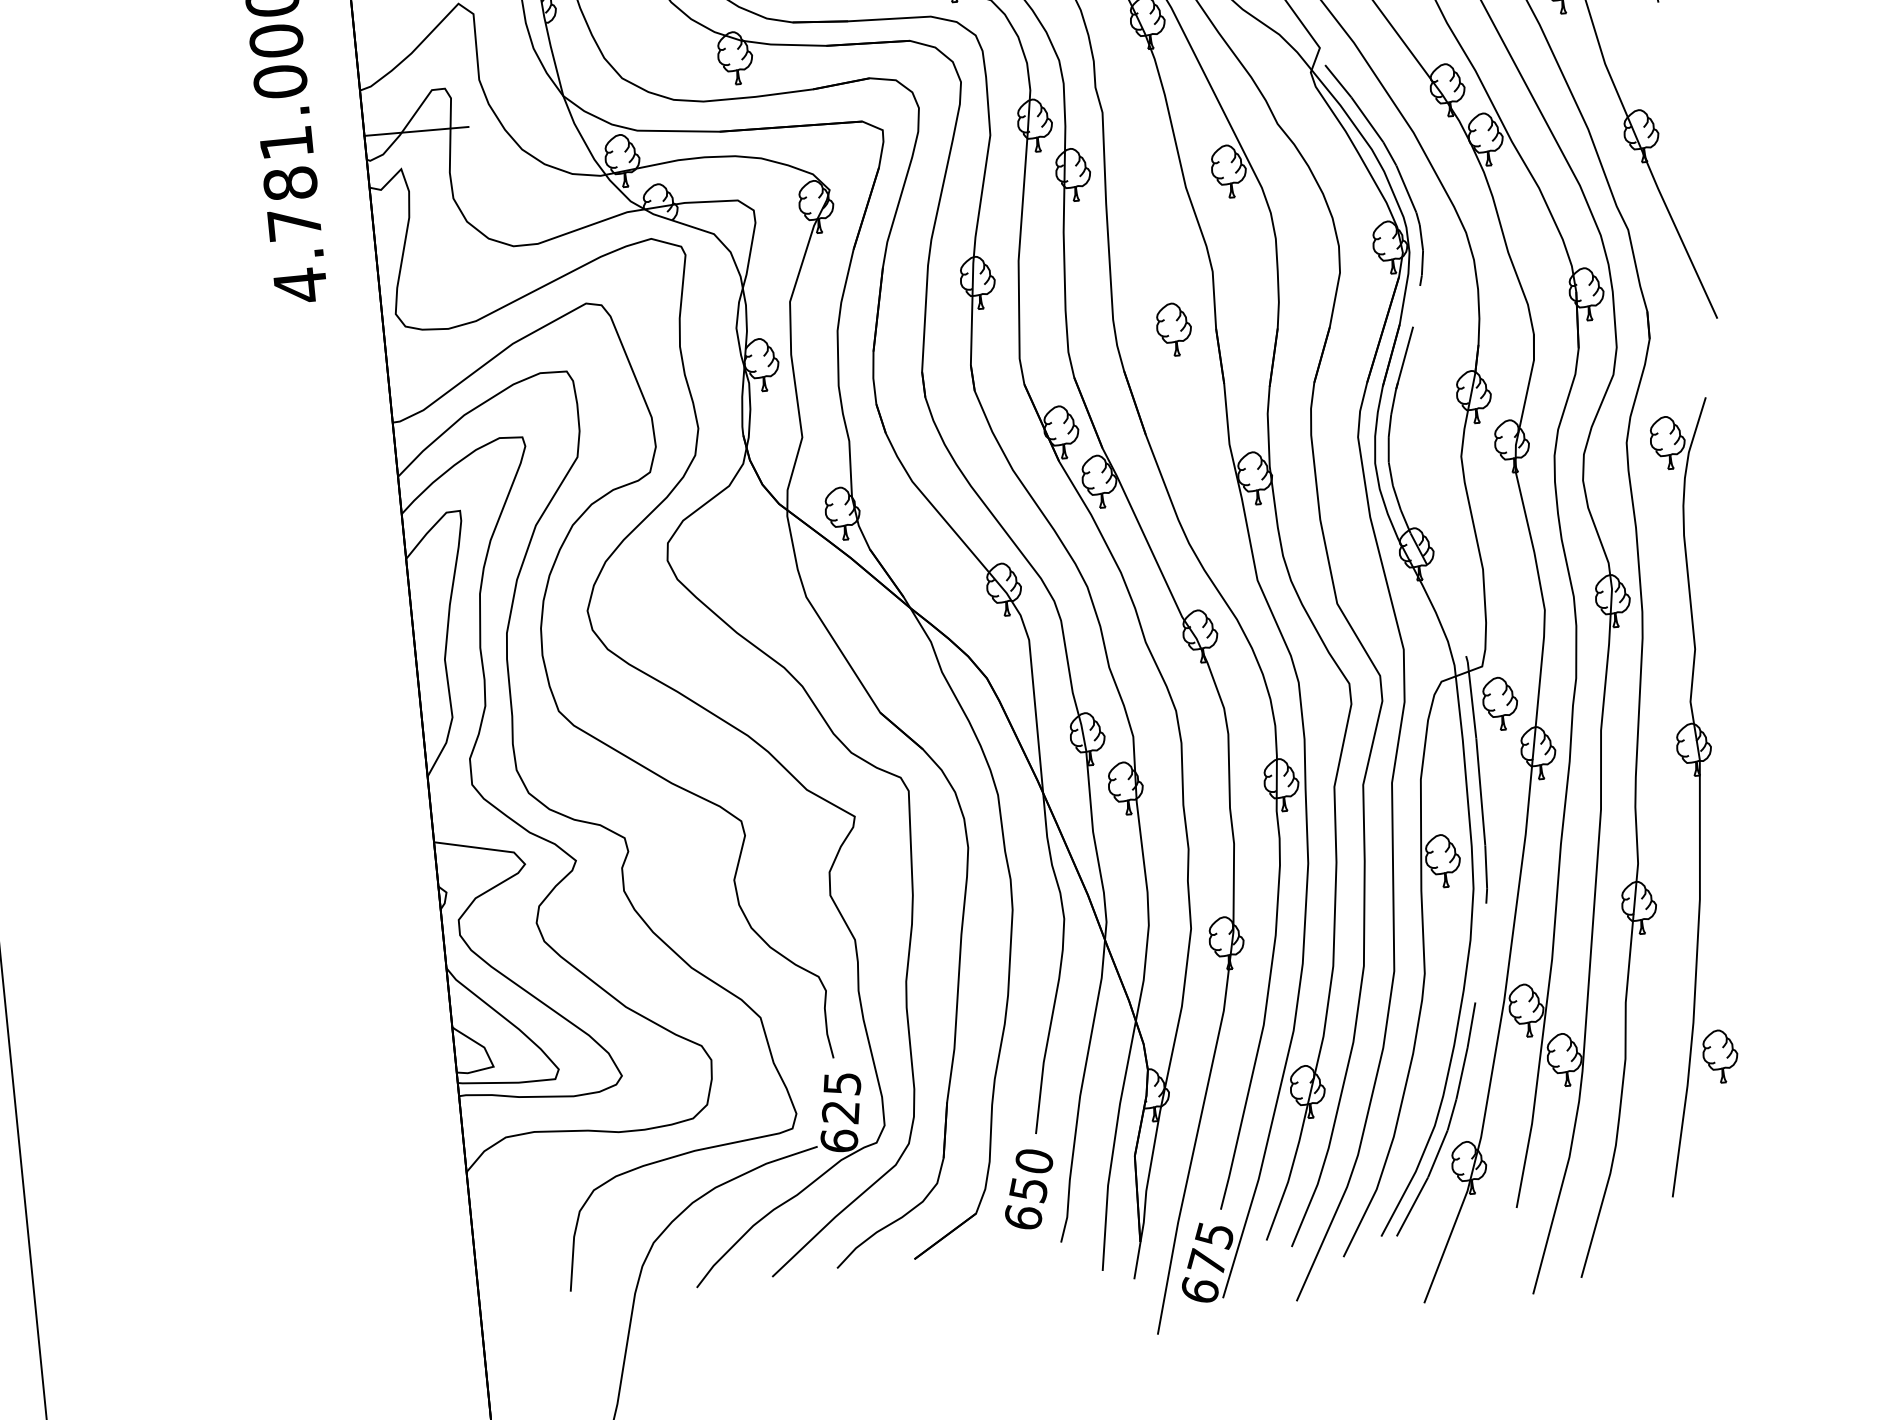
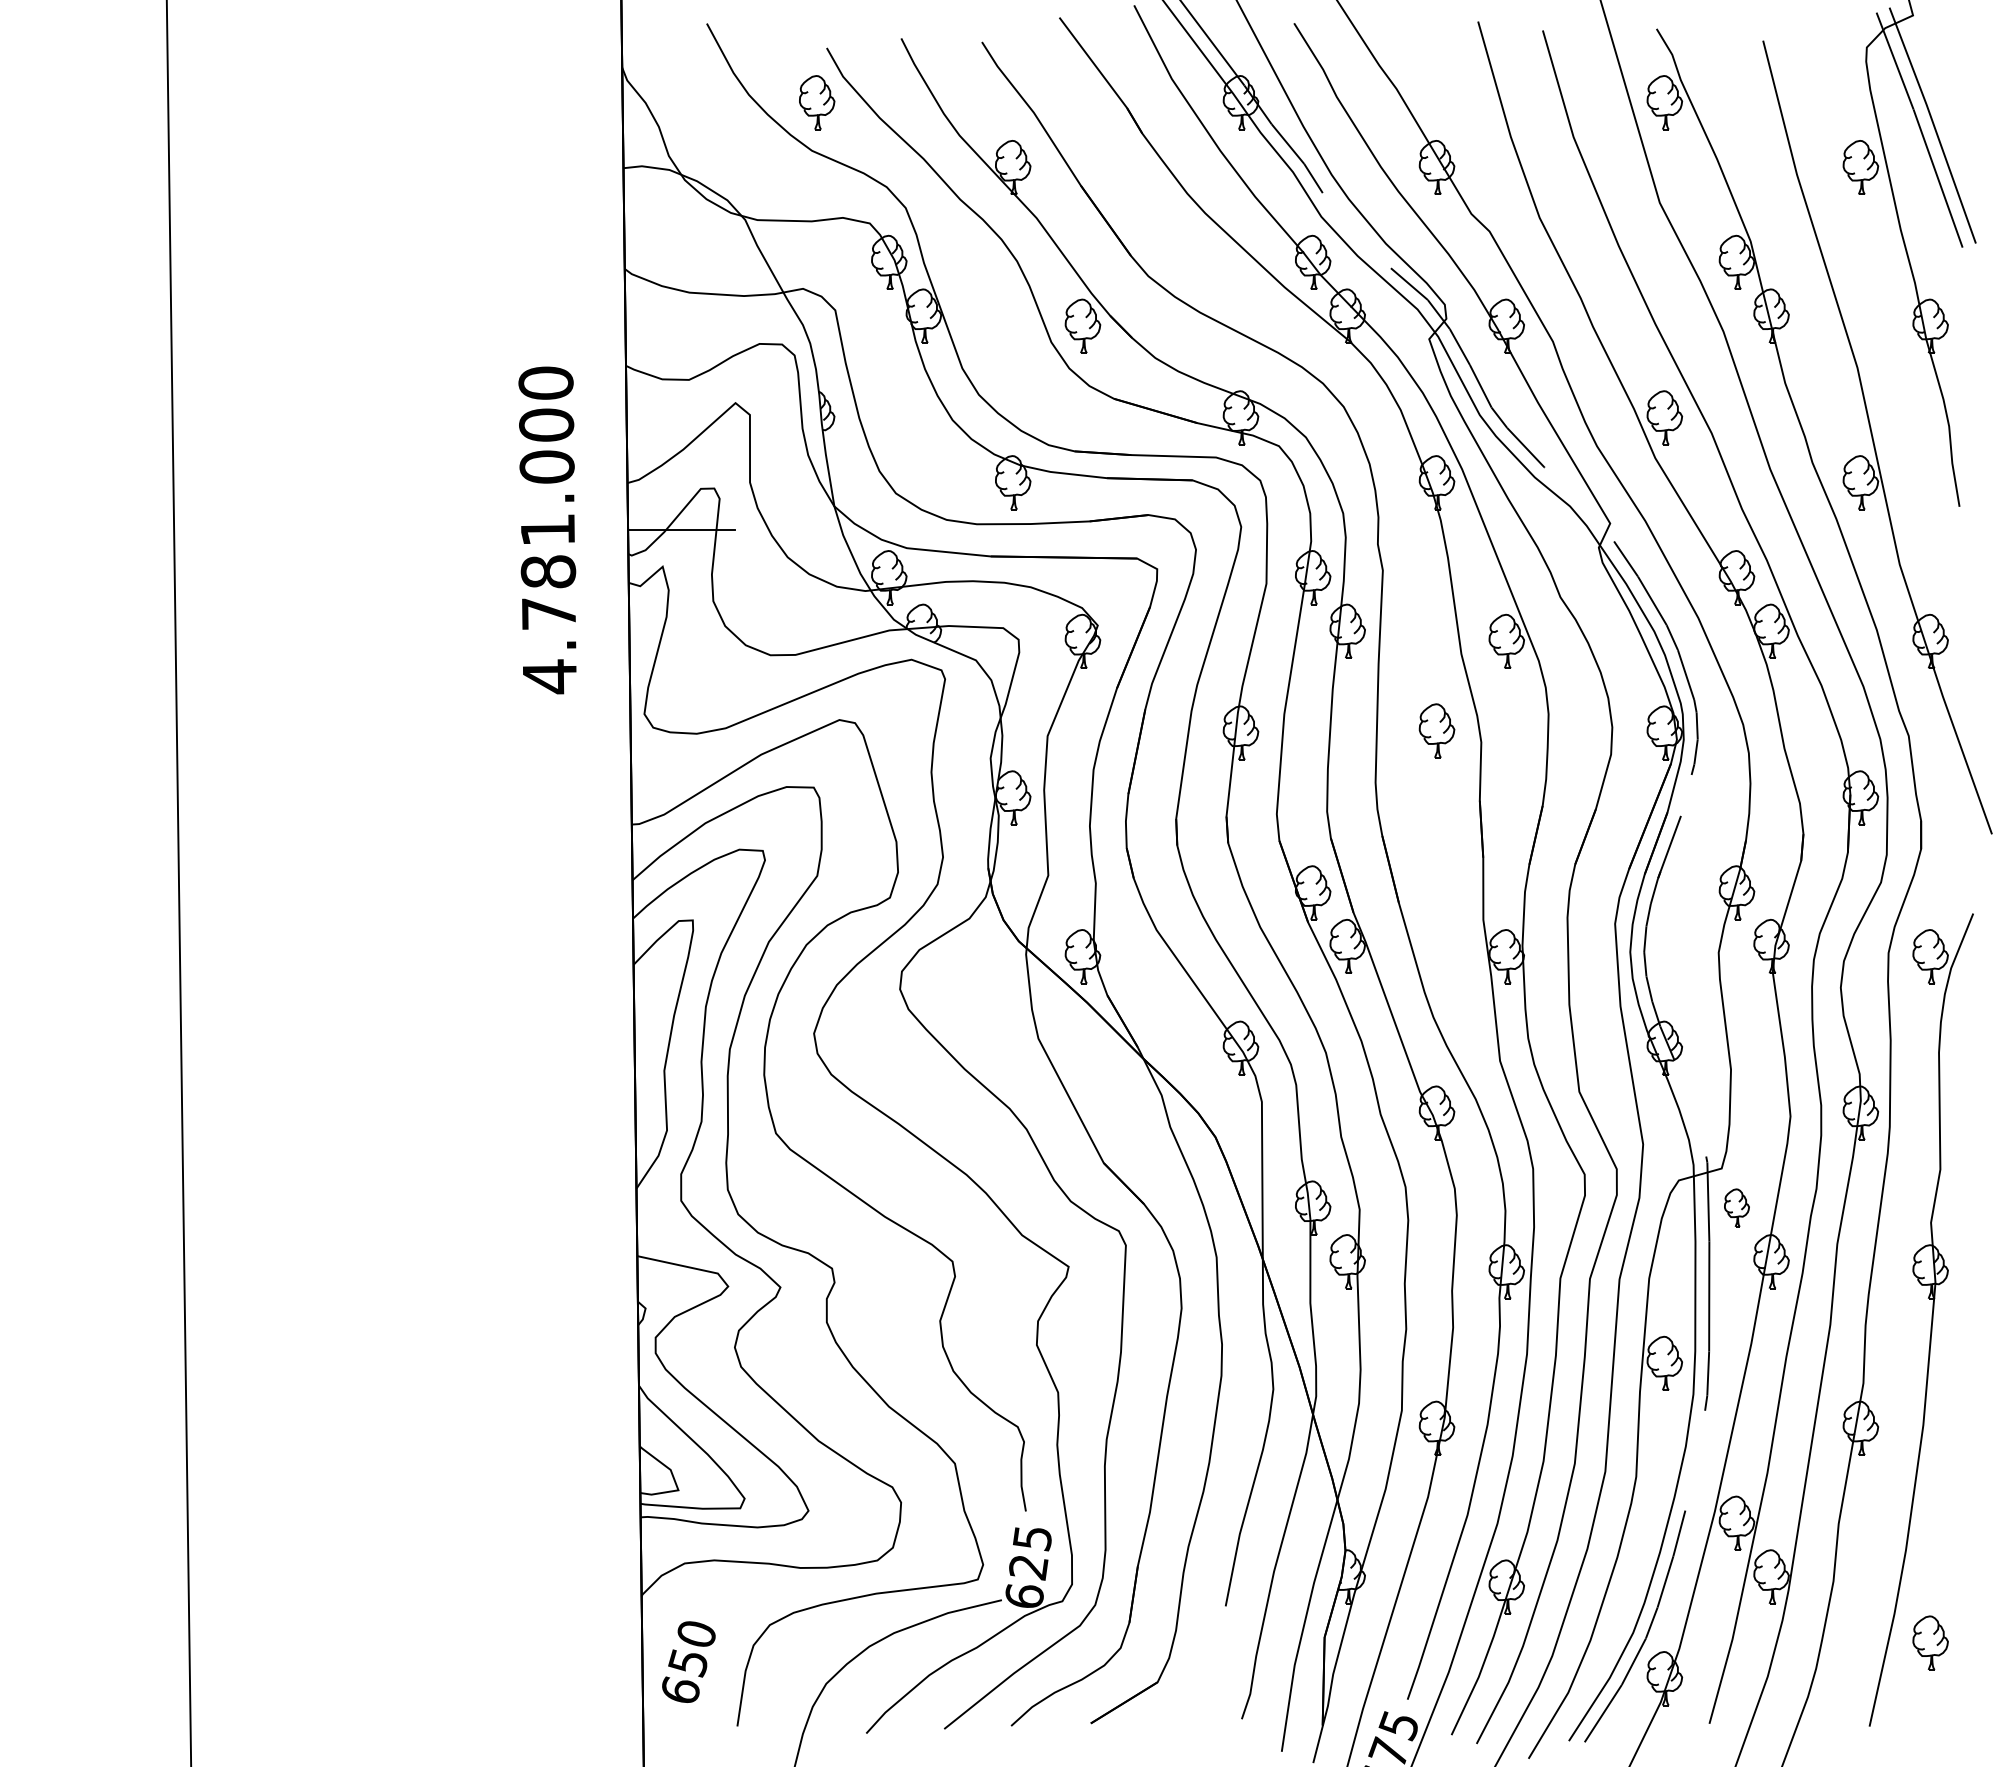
part: (1173, 329) -> (1436, 730), moved
part: (1499, 703) -> (1736, 1207), size x0.7
part: (1720, 1055) -> (1930, 1642), moved
text: (1028, 1188) -> (688, 1661), moved

